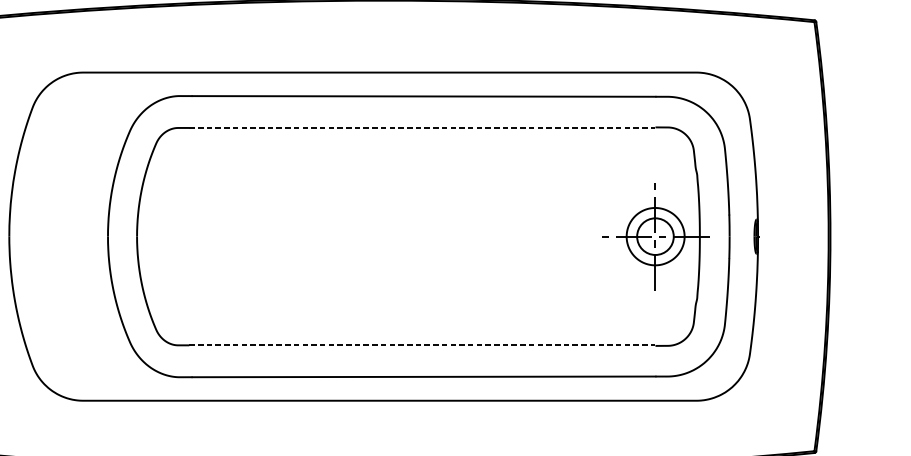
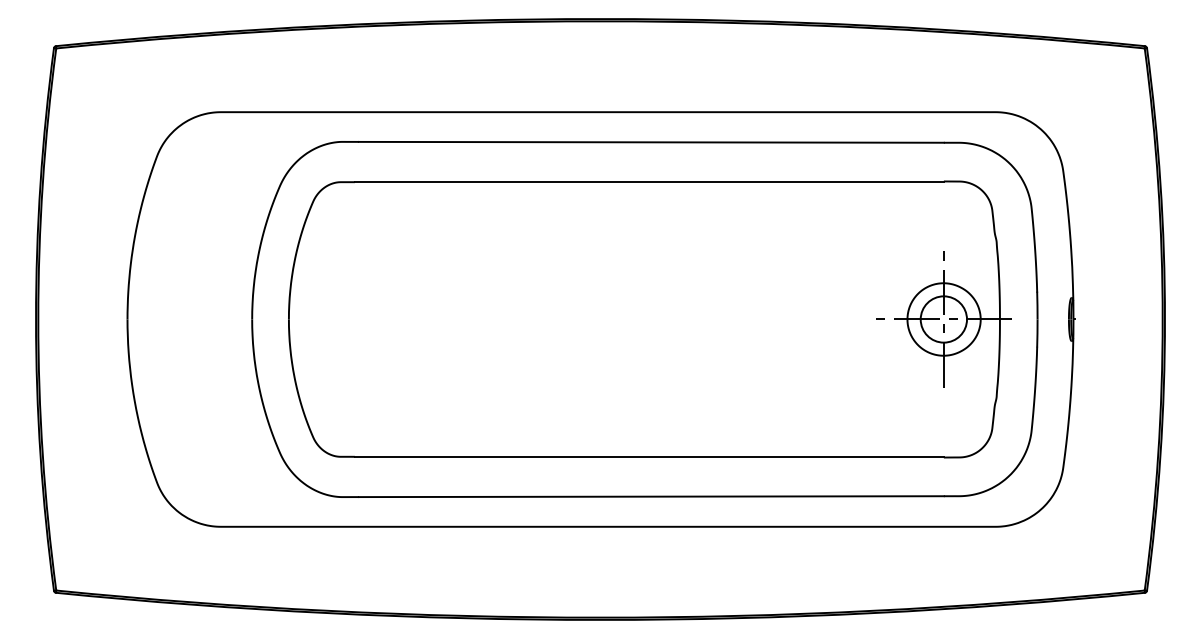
line: (422, 128) -> (649, 182), dashed -> solid
line: (422, 345) -> (649, 456), dashed -> solid

